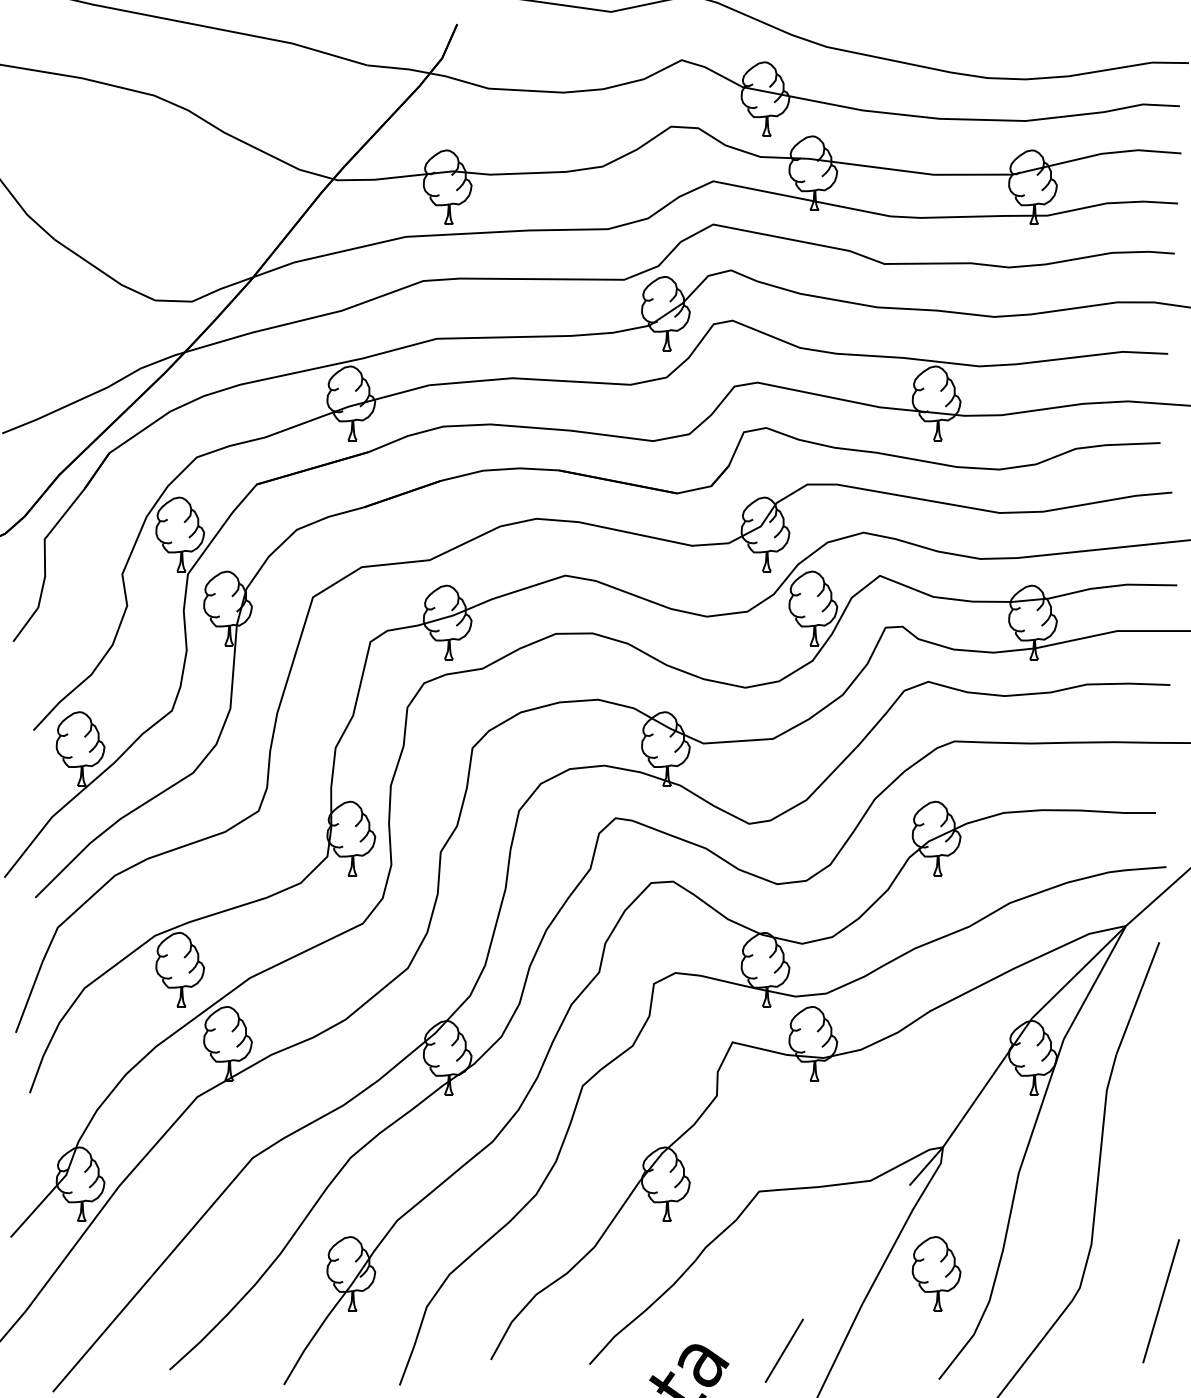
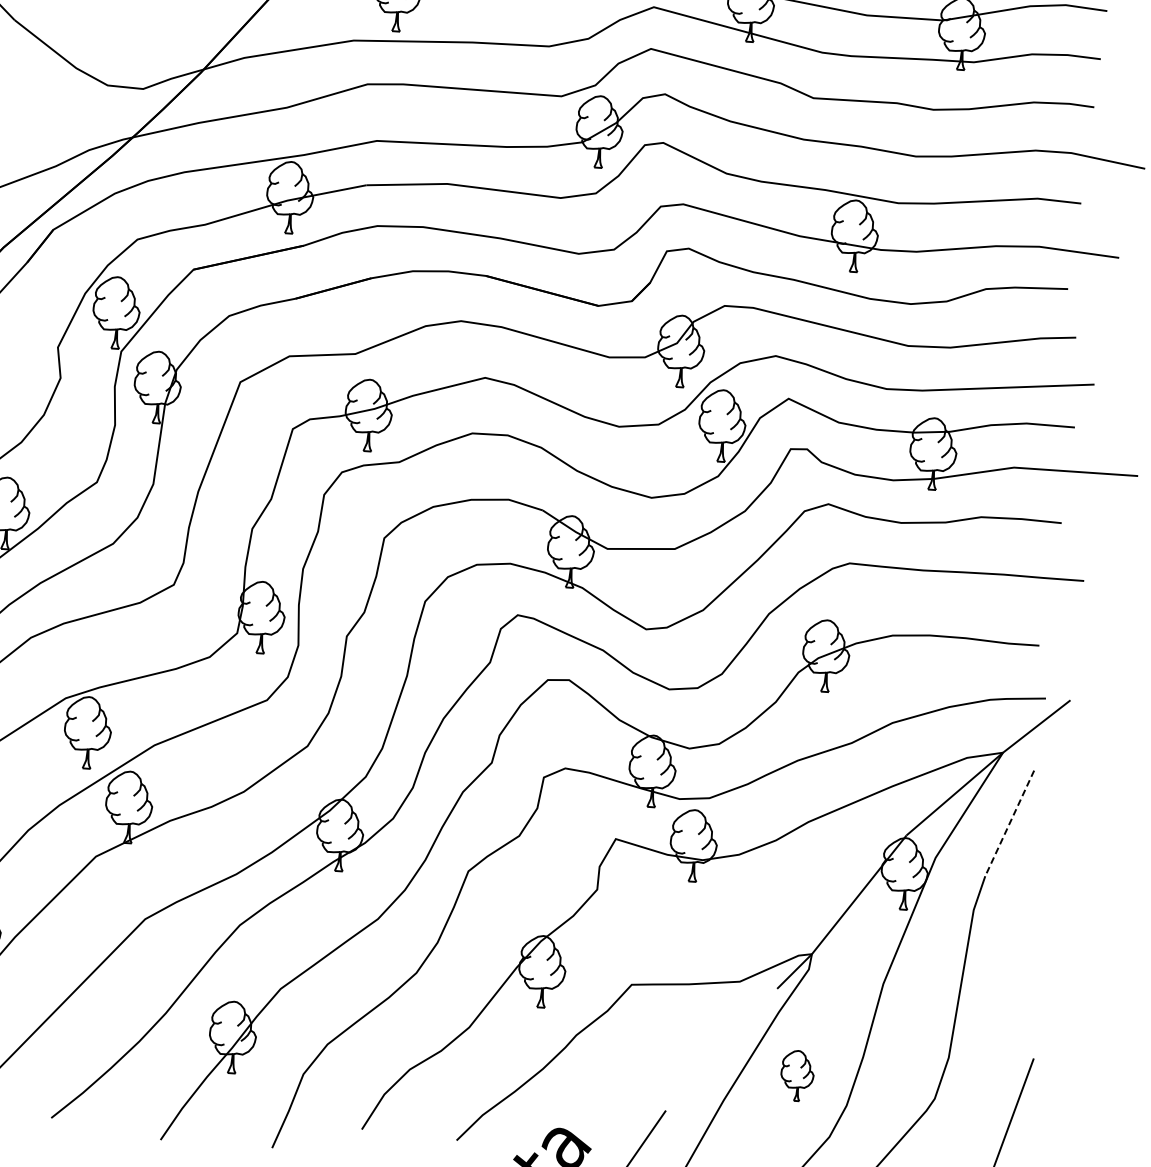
line: (1137, 998) -> (1009, 823), solid -> dashed
part: (936, 1273) -> (797, 1075), size x0.7

